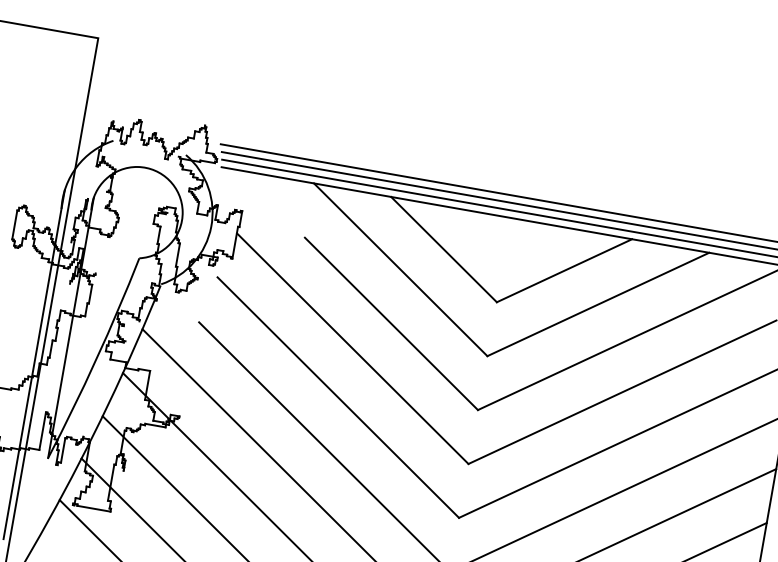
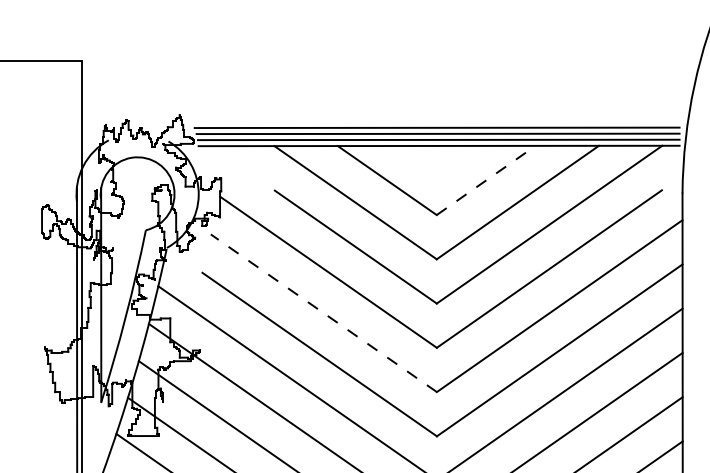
line: (564, 270) -> (486, 180), solid -> dashed
line: (337, 397) -> (323, 313), solid -> dashed

